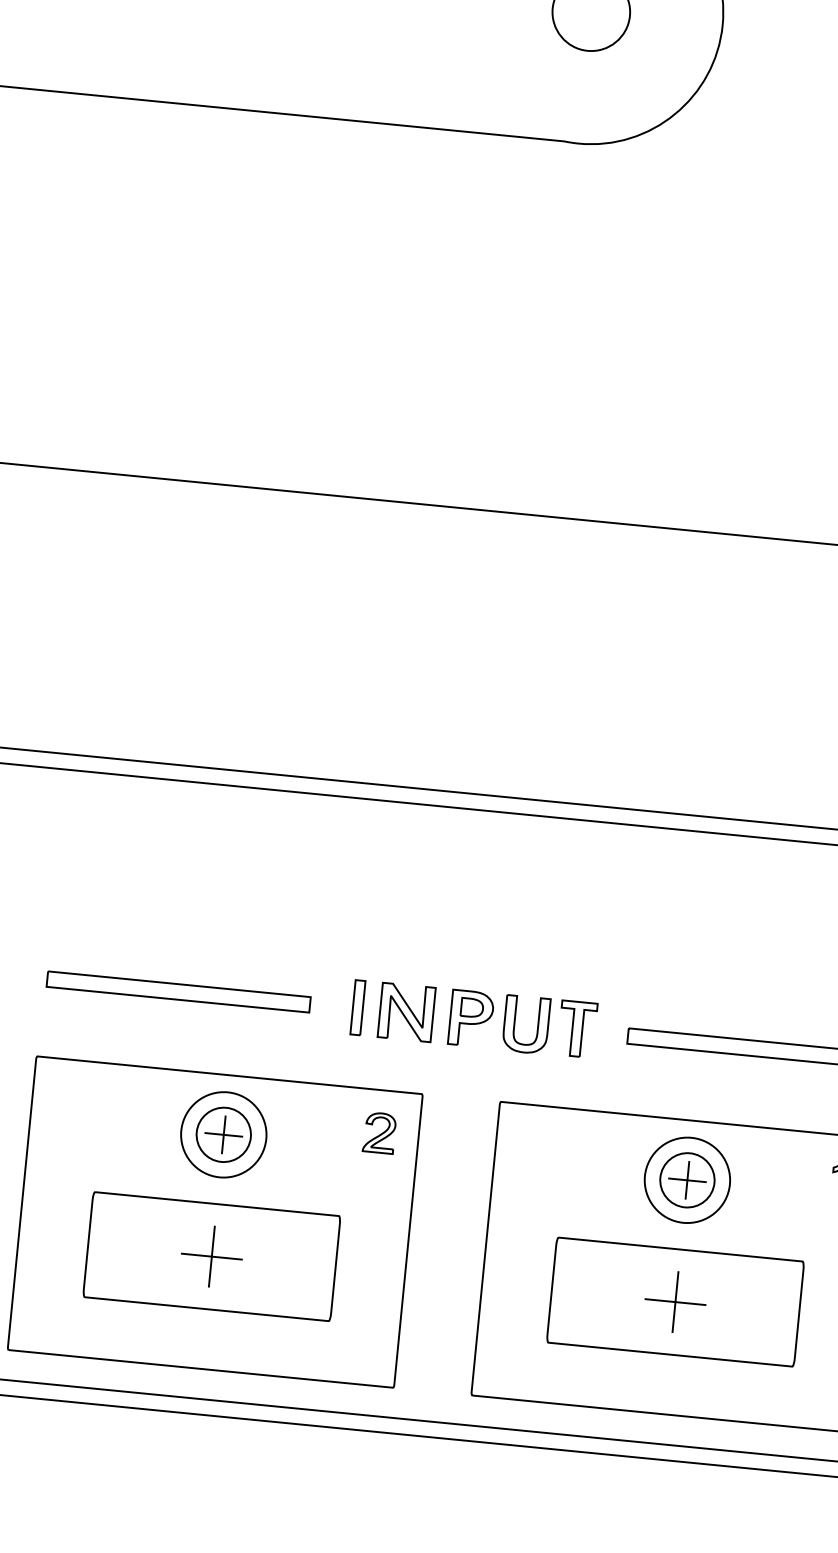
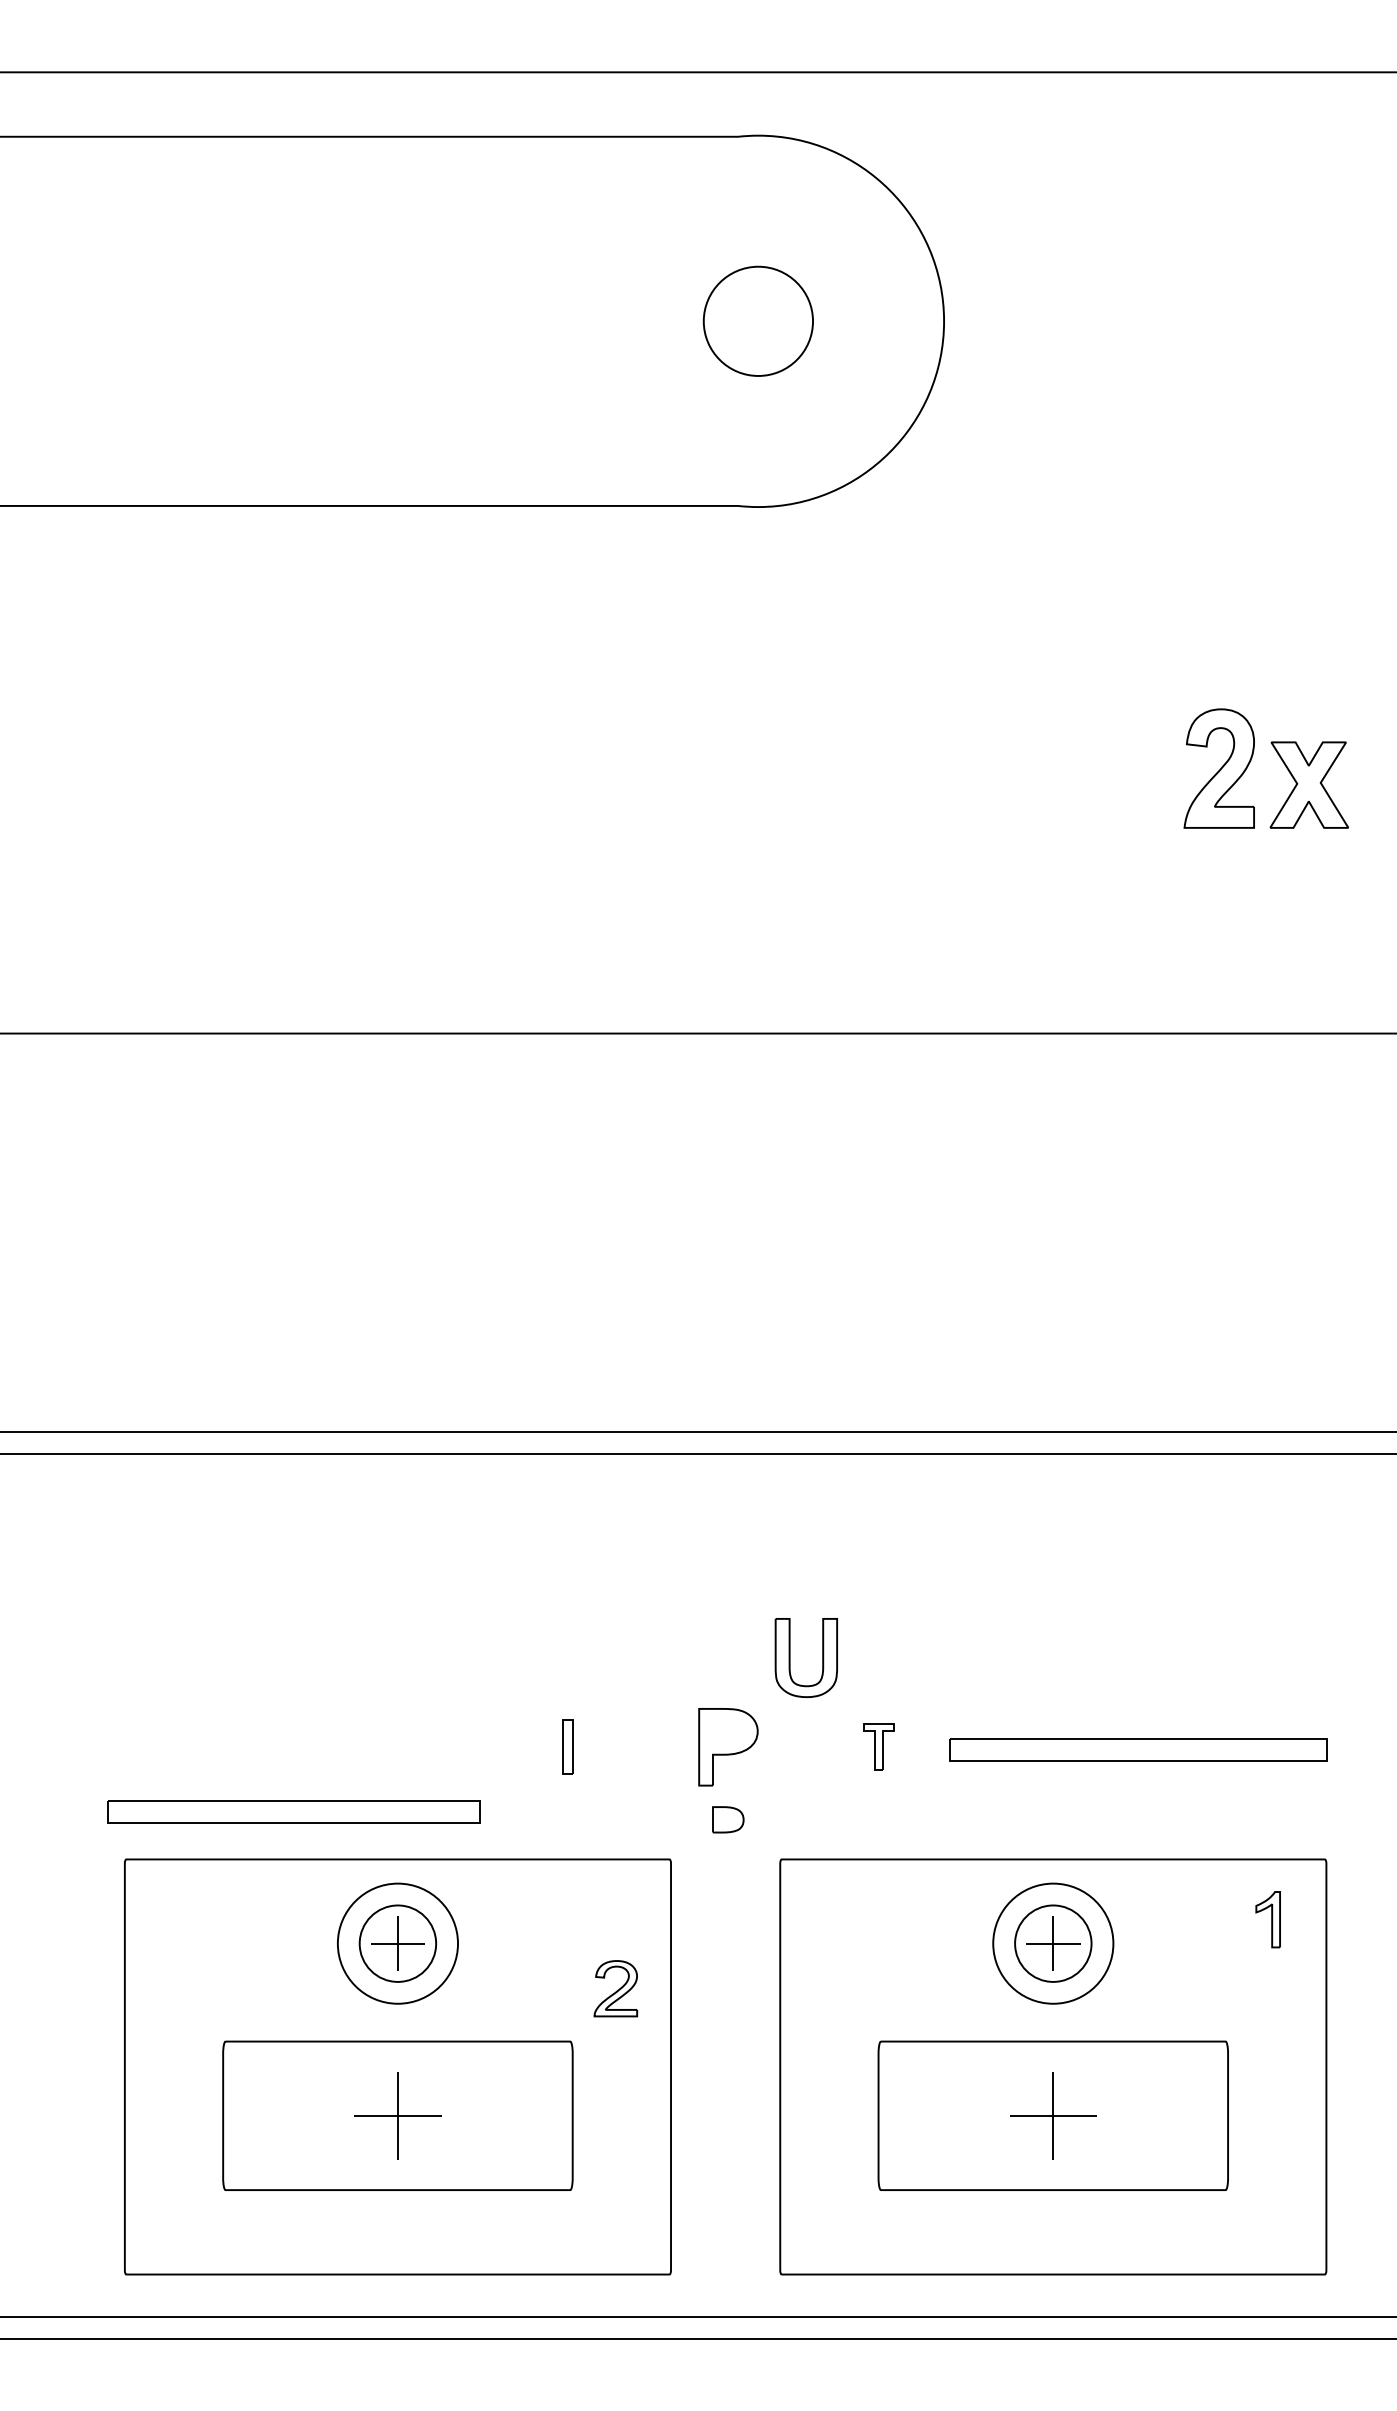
part: (178, 991) -> (293, 1811), moved
part: (357, 1007) -> (567, 1747), size x0.7
part: (472, 1007) -> (728, 1819), moved
part: (406, 1012) -> (637, 1747), removed
part: (515, 1023) -> (790, 1657), moved
part: (577, 1029) -> (878, 1747), size x0.6
part: (379, 1132) -> (615, 1988), moved

